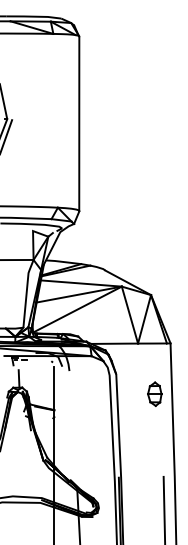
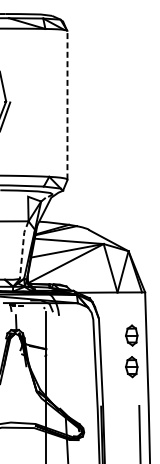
line: (79, 124) -> (67, 106), solid -> dashed
line: (26, 291) -> (22, 248), solid -> dashed
part: (154, 430) -> (131, 366), added

